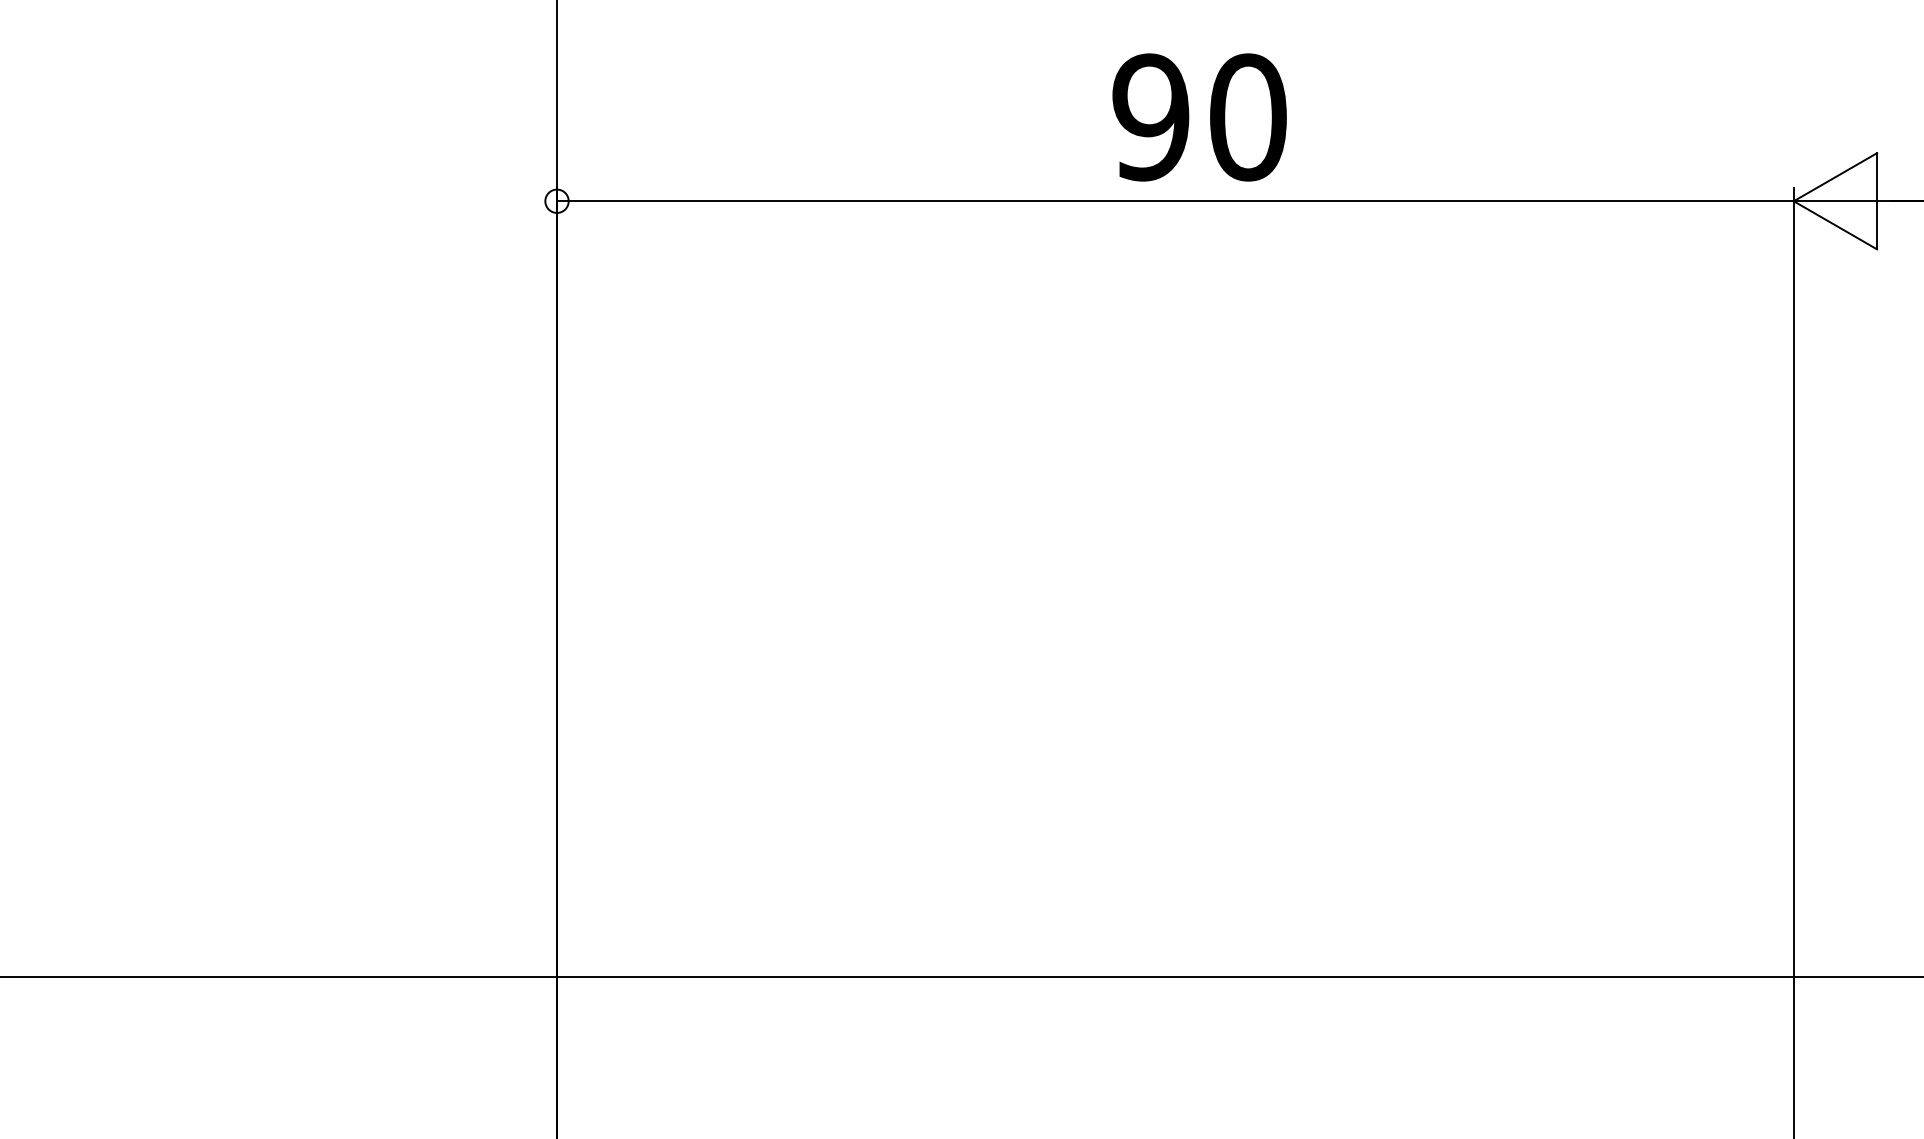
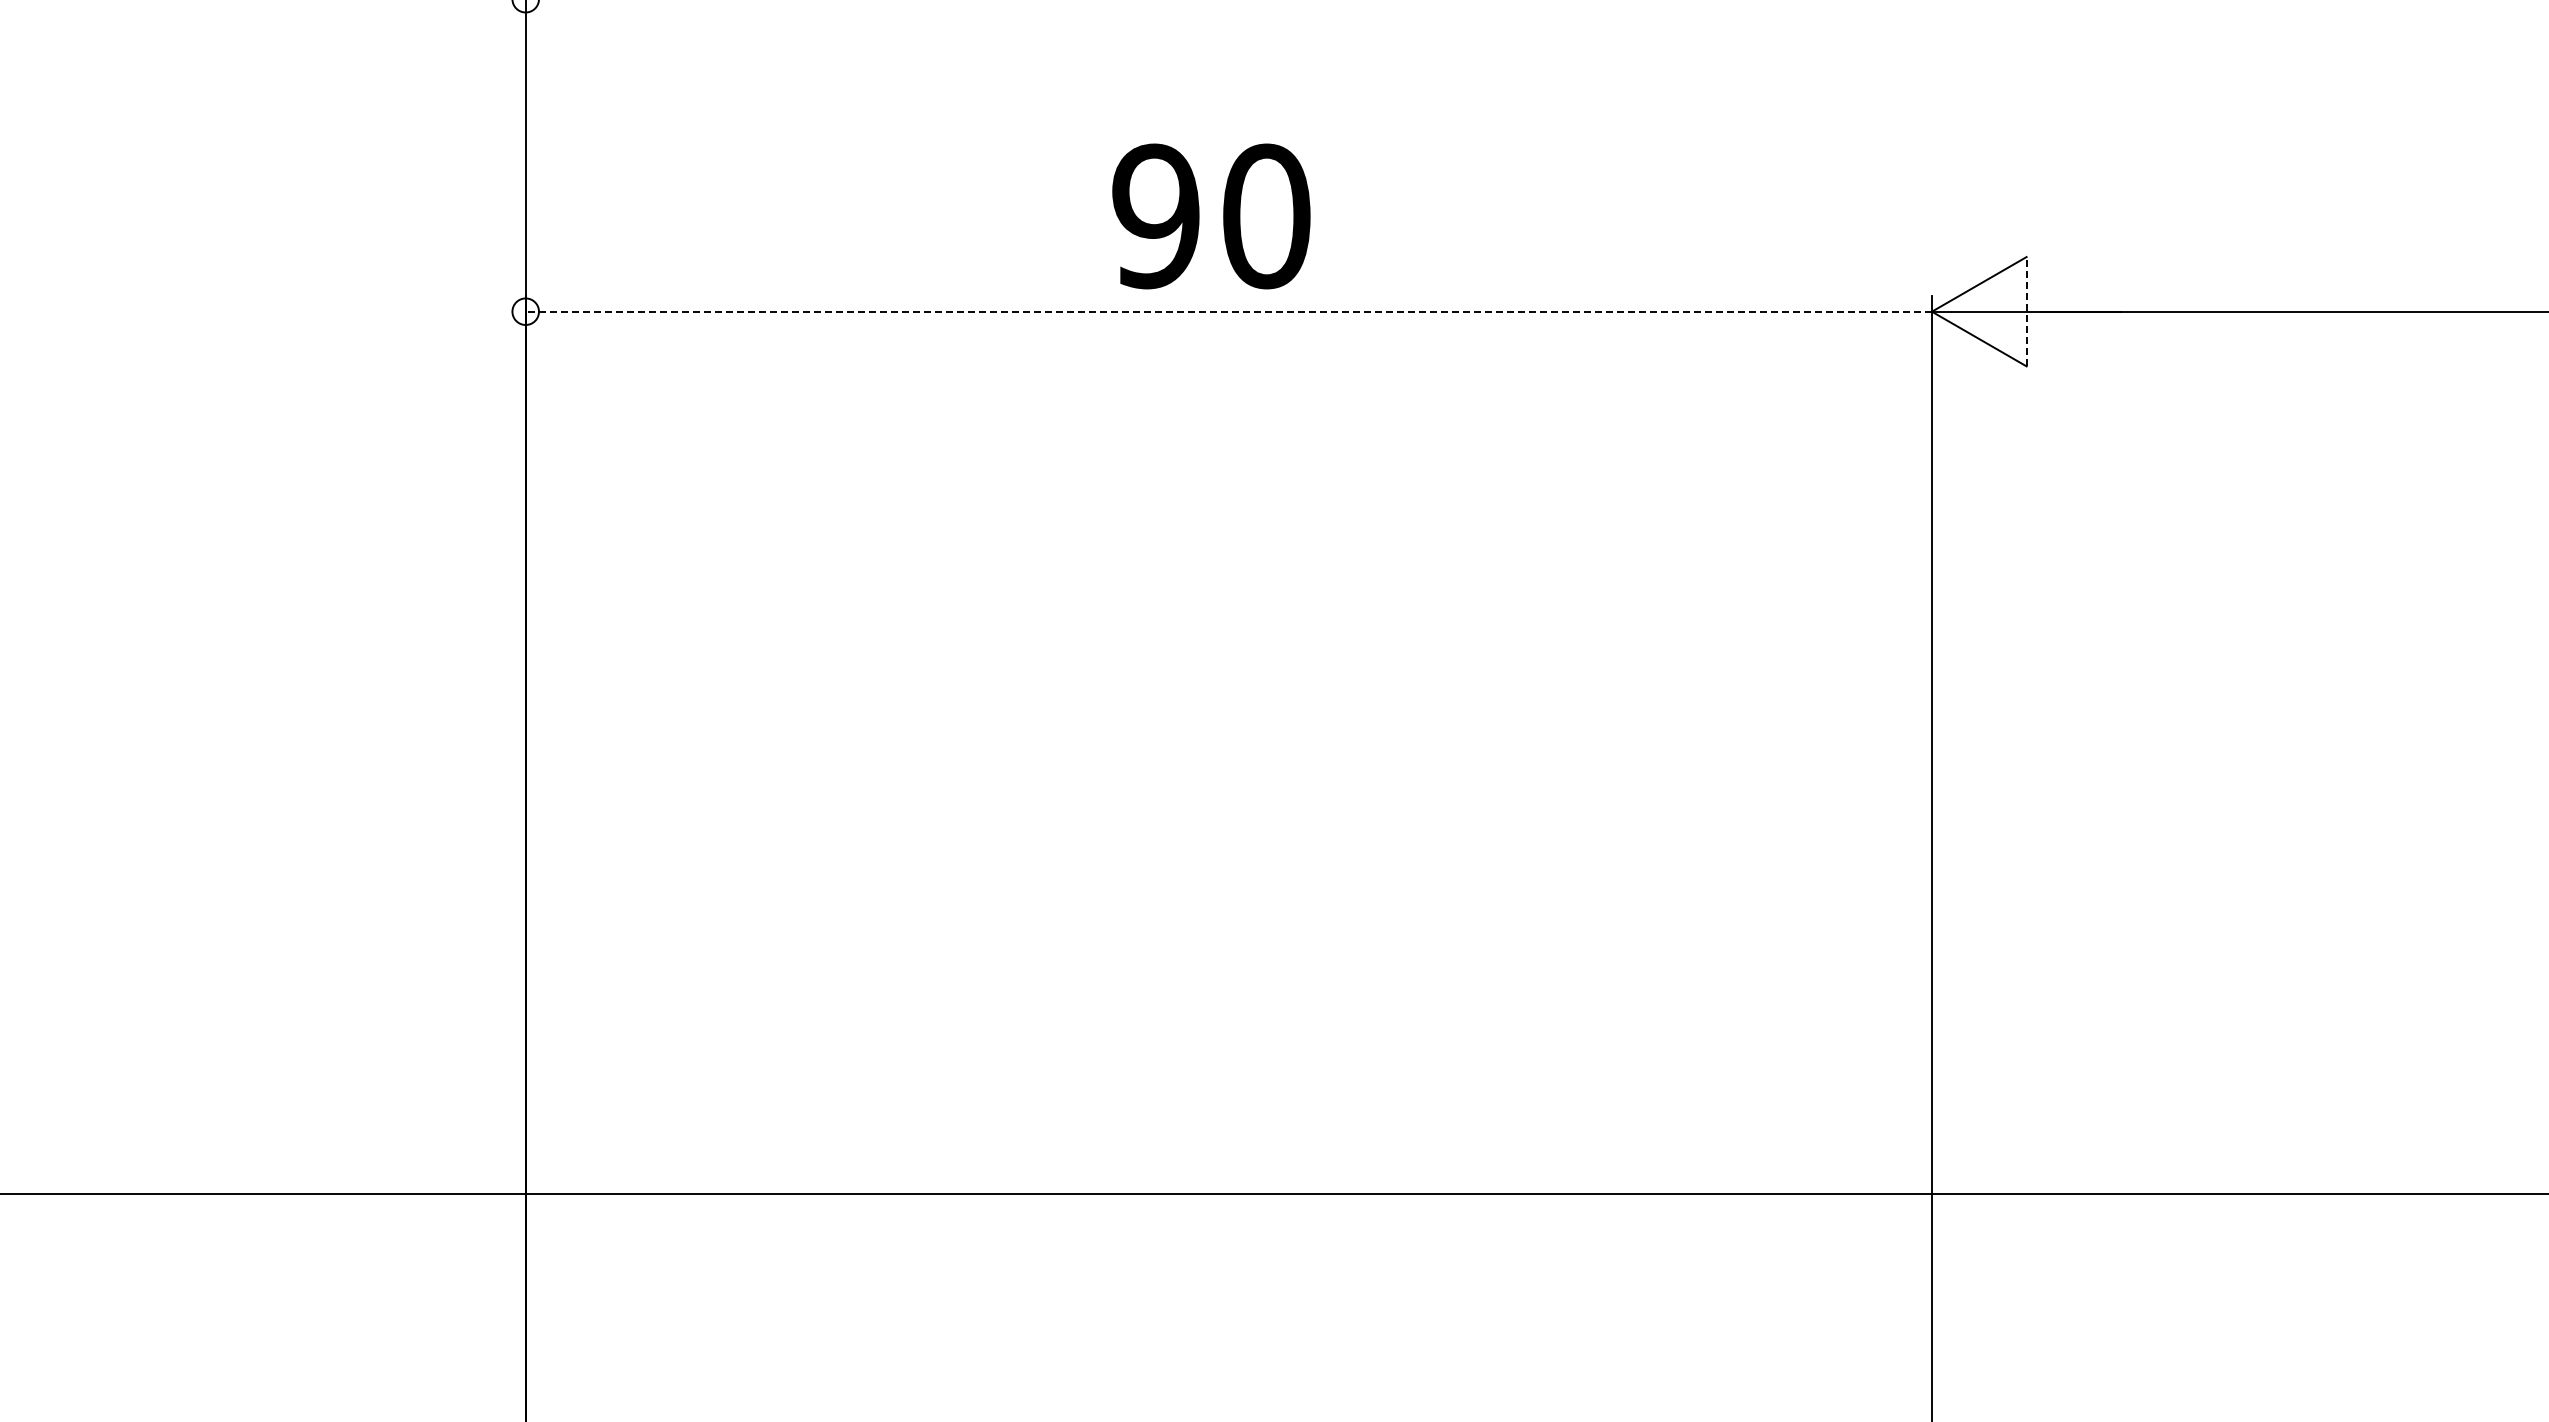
text: (1199, 117) -> (1211, 216), moved
line: (1175, 201) -> (1228, 311), solid -> dashed
line: (1876, 201) -> (2026, 311), solid -> dashed

